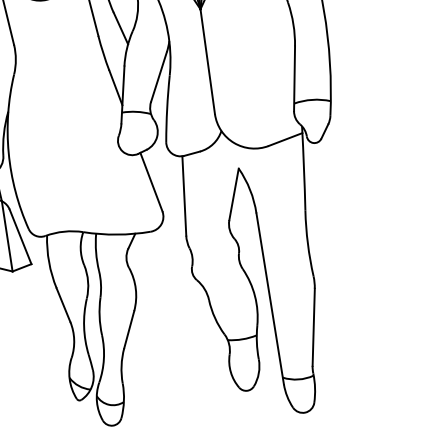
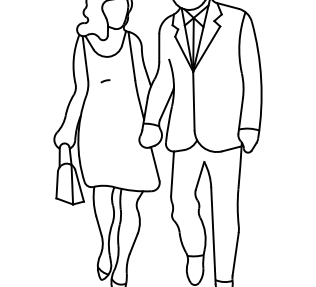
arc: (45, 44) -> (105, 81), added

